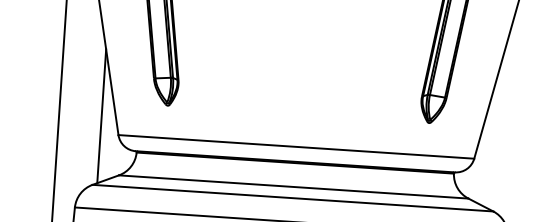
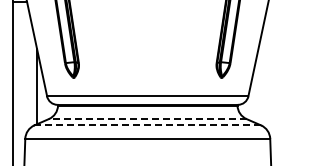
line: (293, 187) -> (147, 119), solid -> dashed
line: (292, 198) -> (147, 125), solid -> dashed

